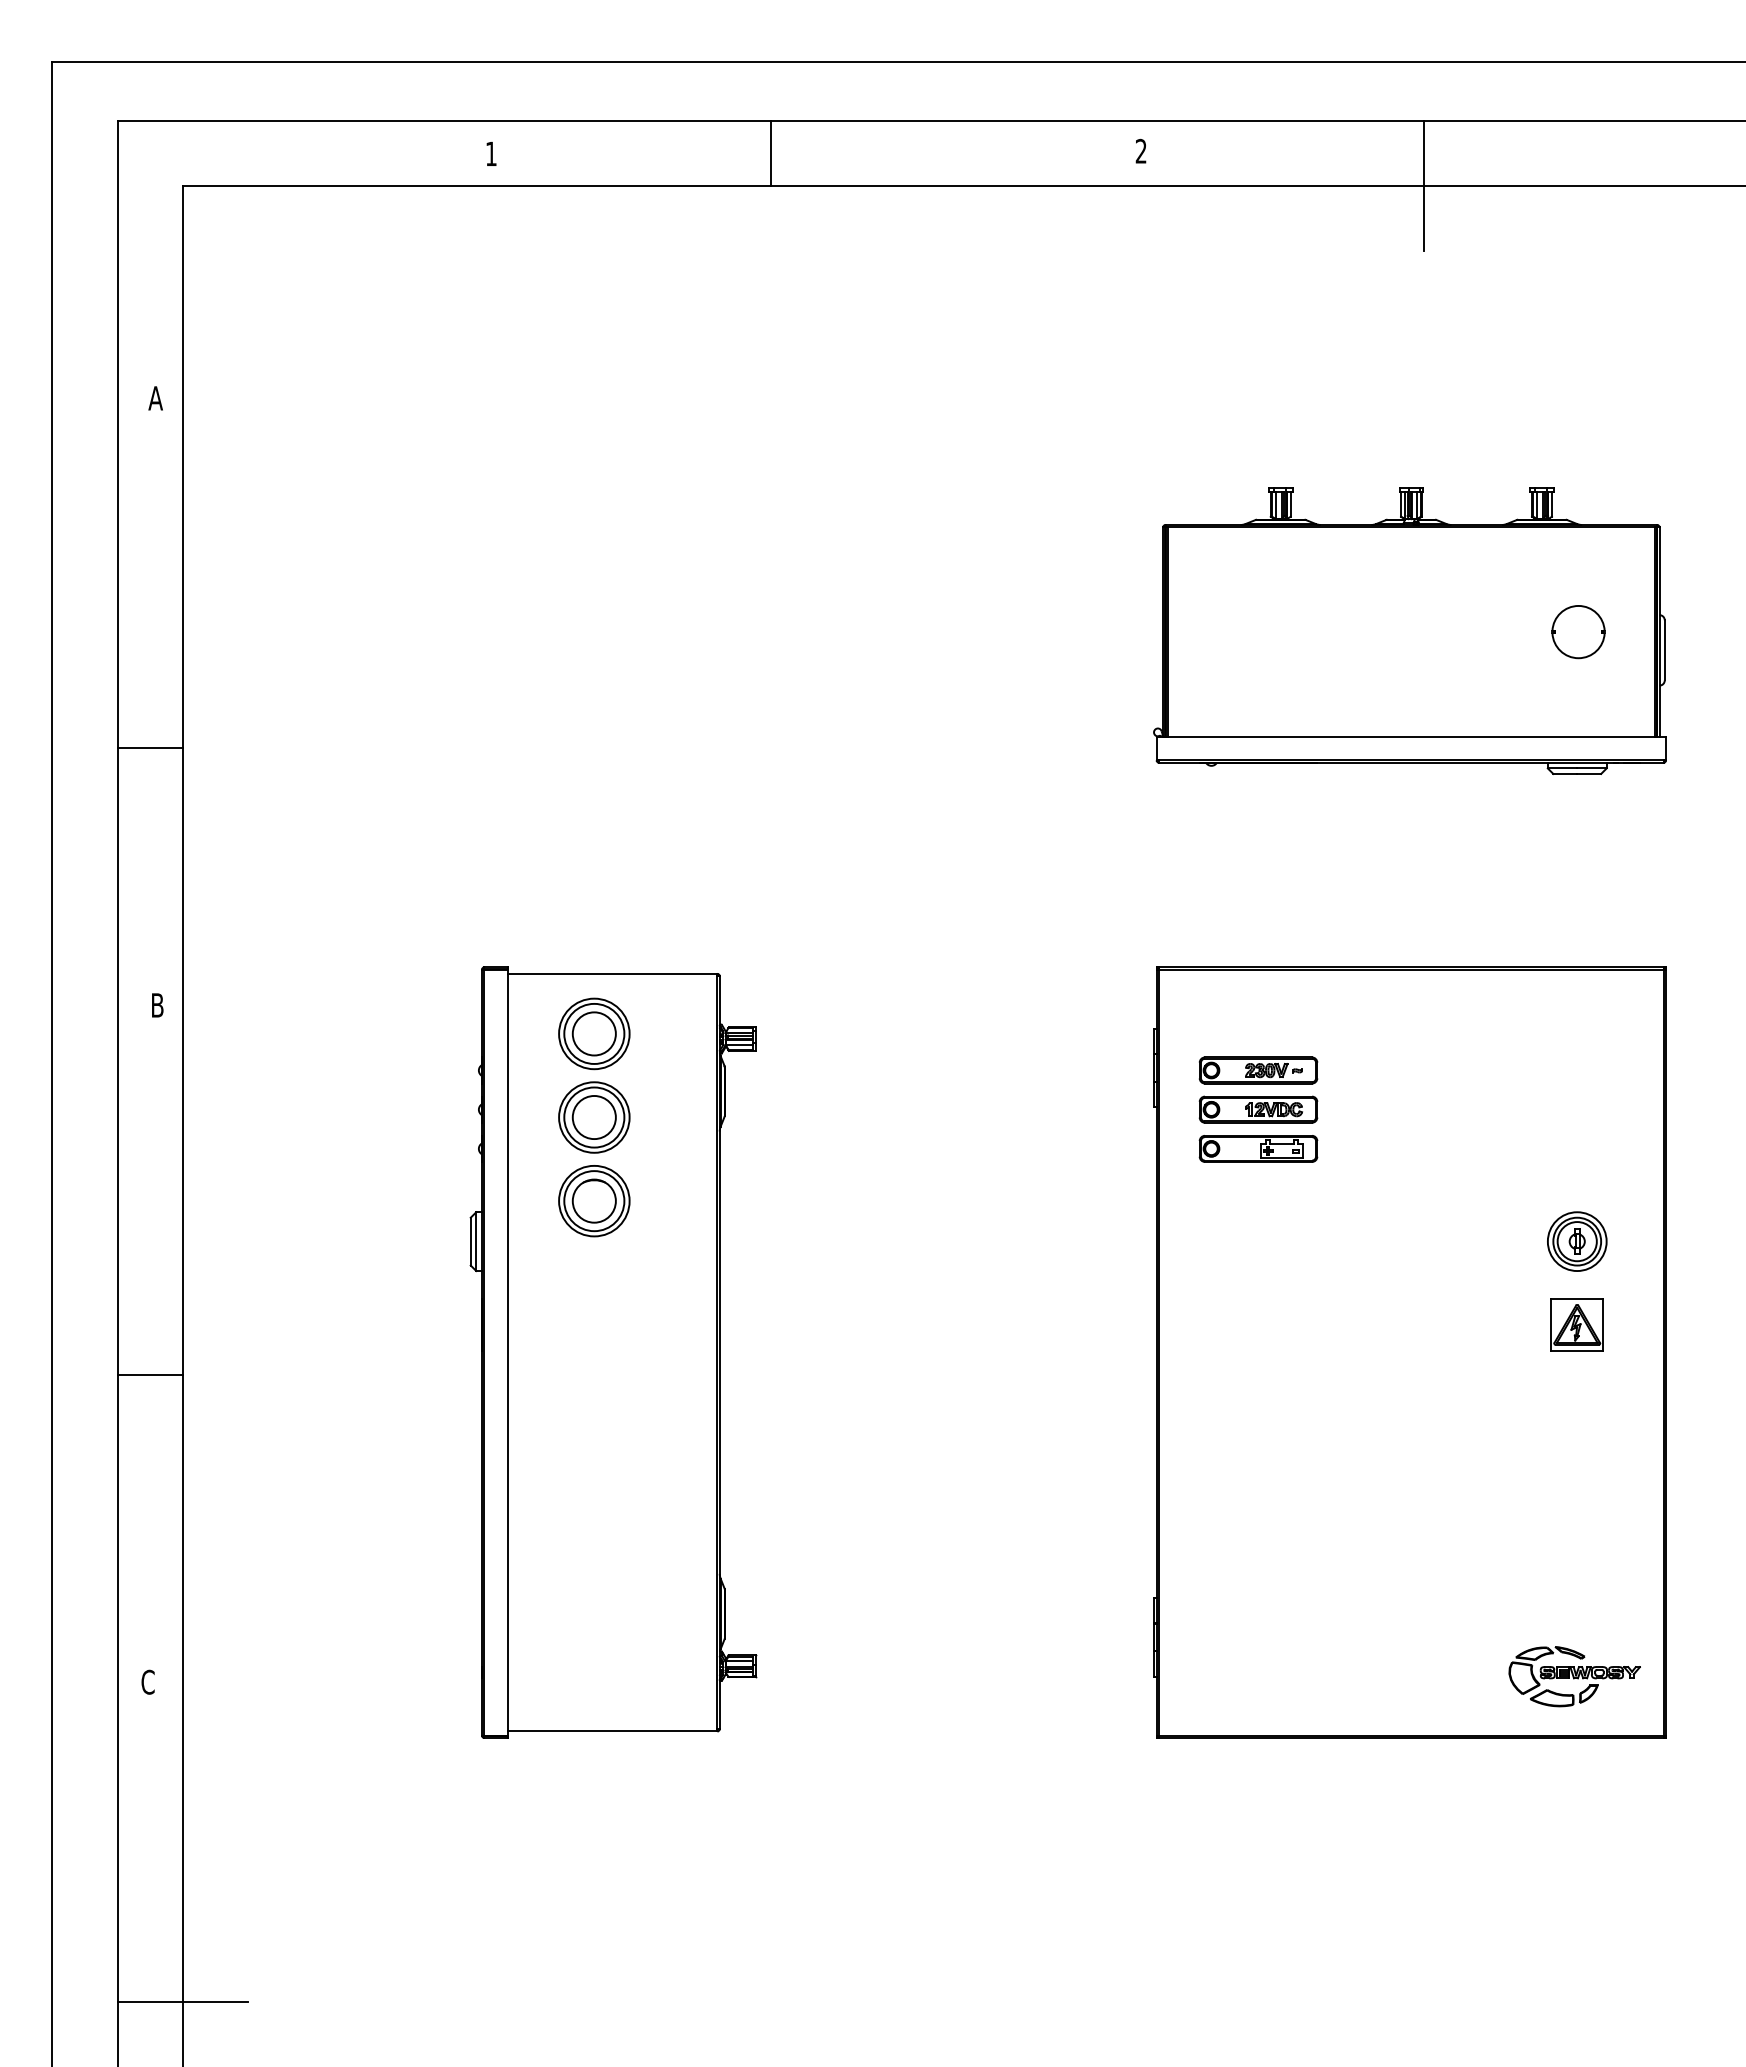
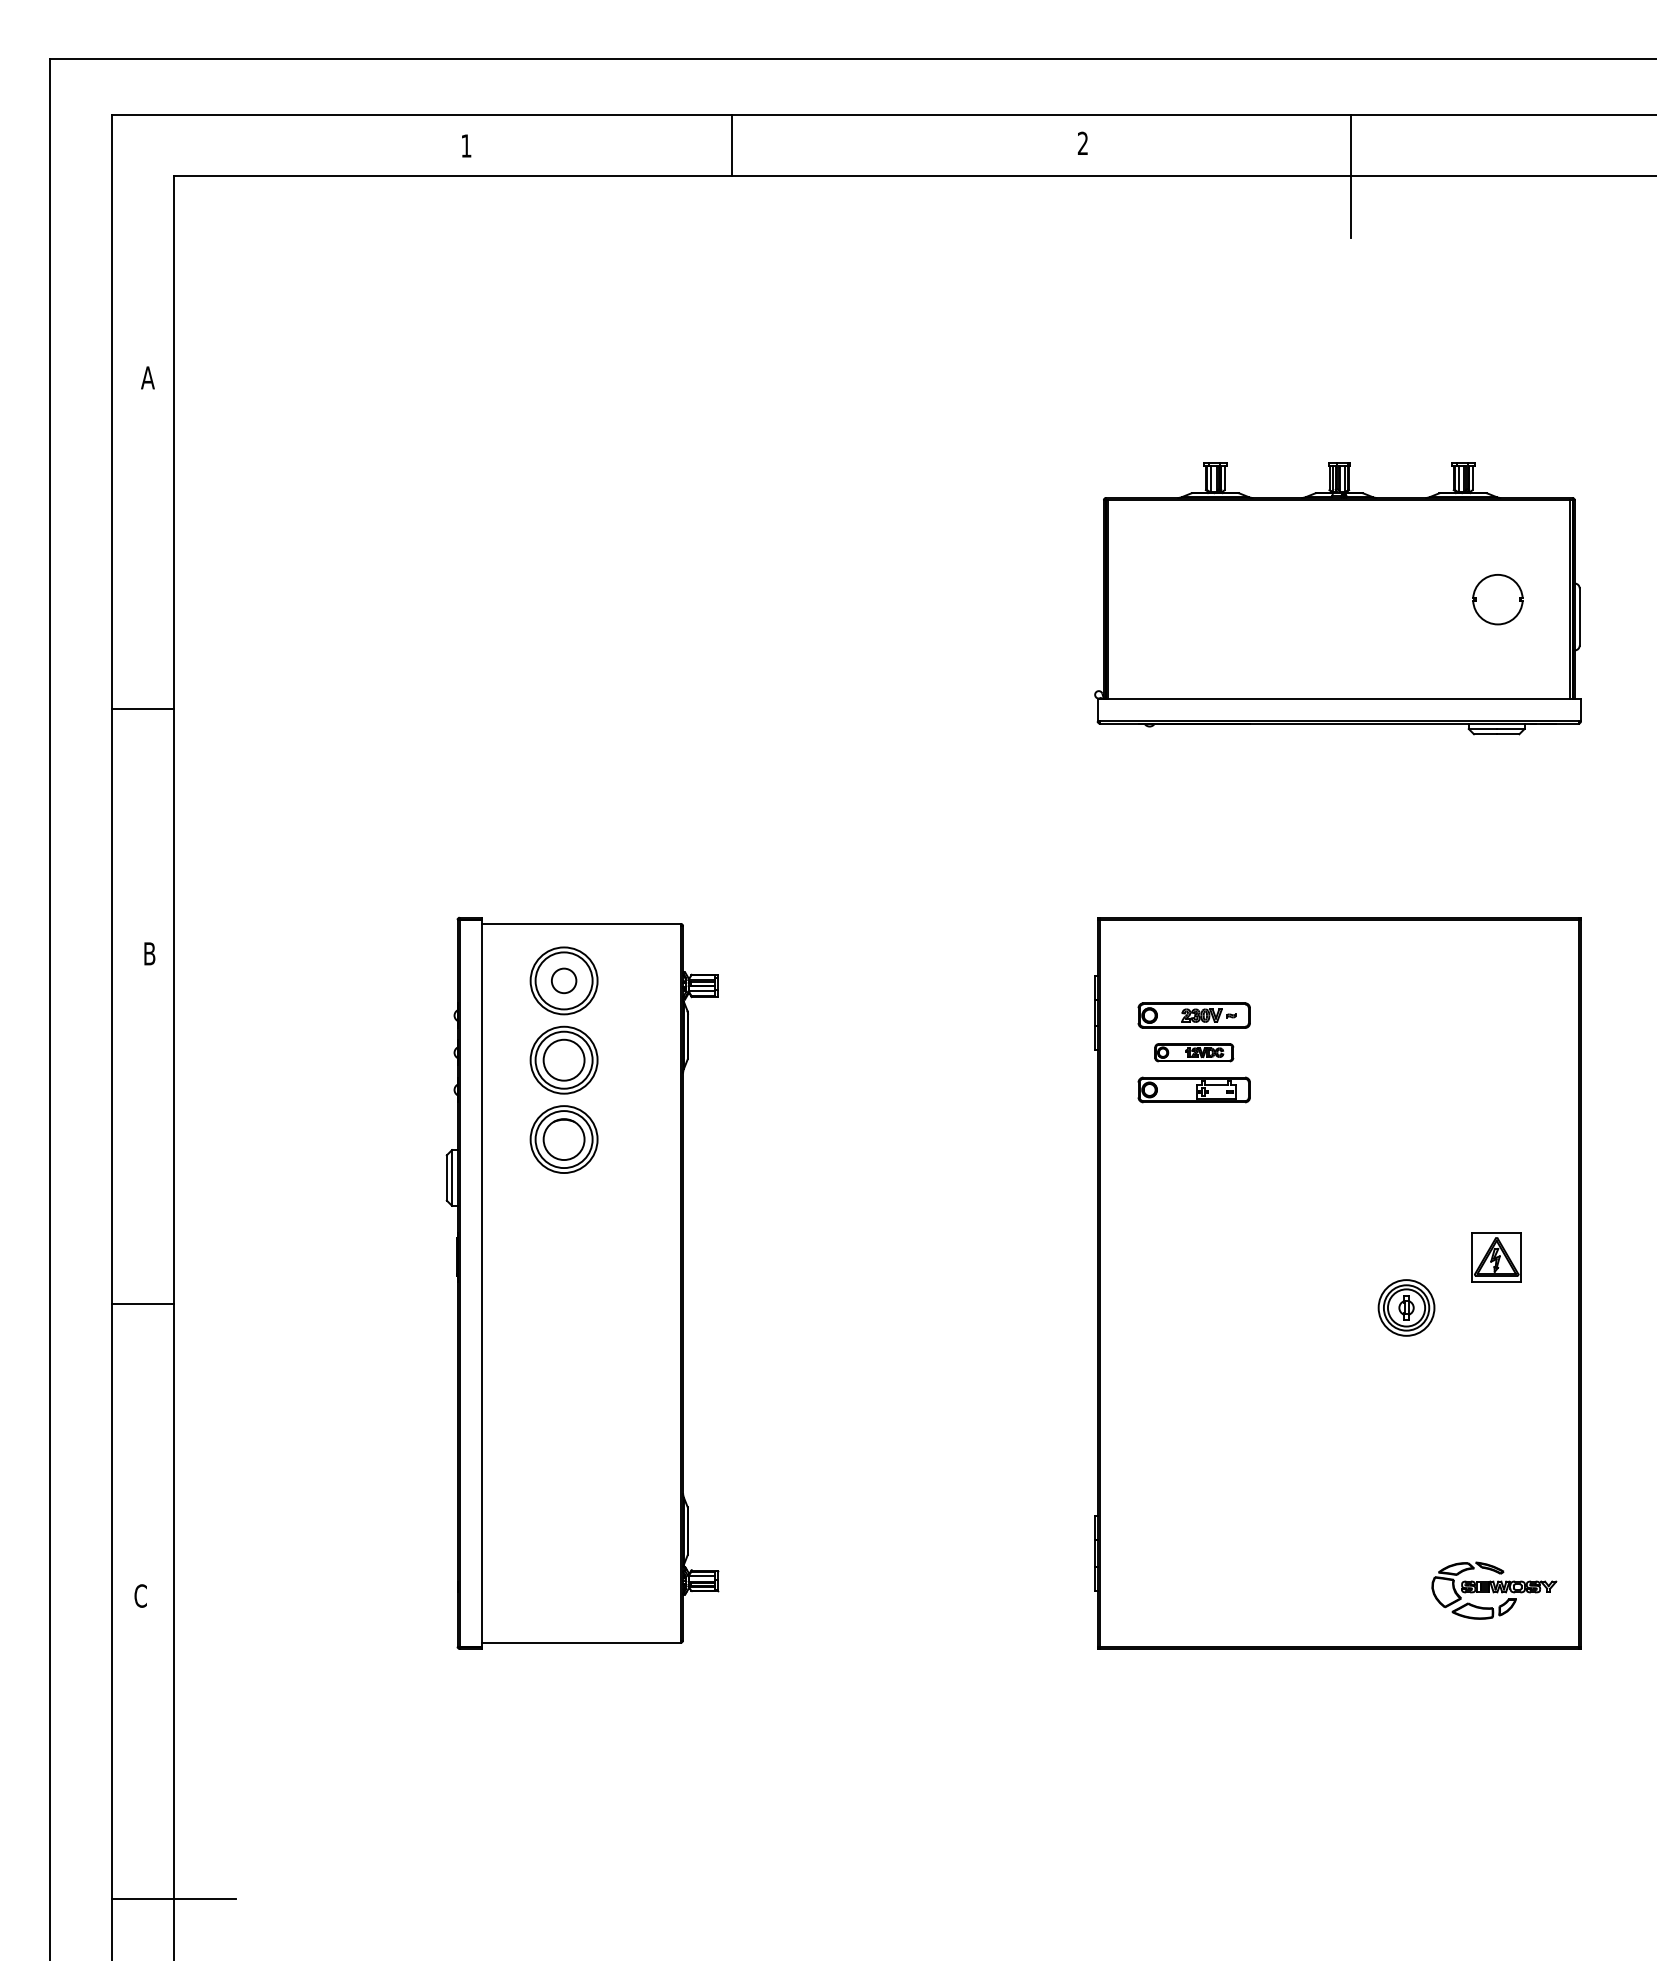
circle: (593, 1033) -> (563, 980), size x0.6
part: (1258, 1109) -> (1194, 1052), size x0.7
part: (1577, 1241) -> (1406, 1307), moved

